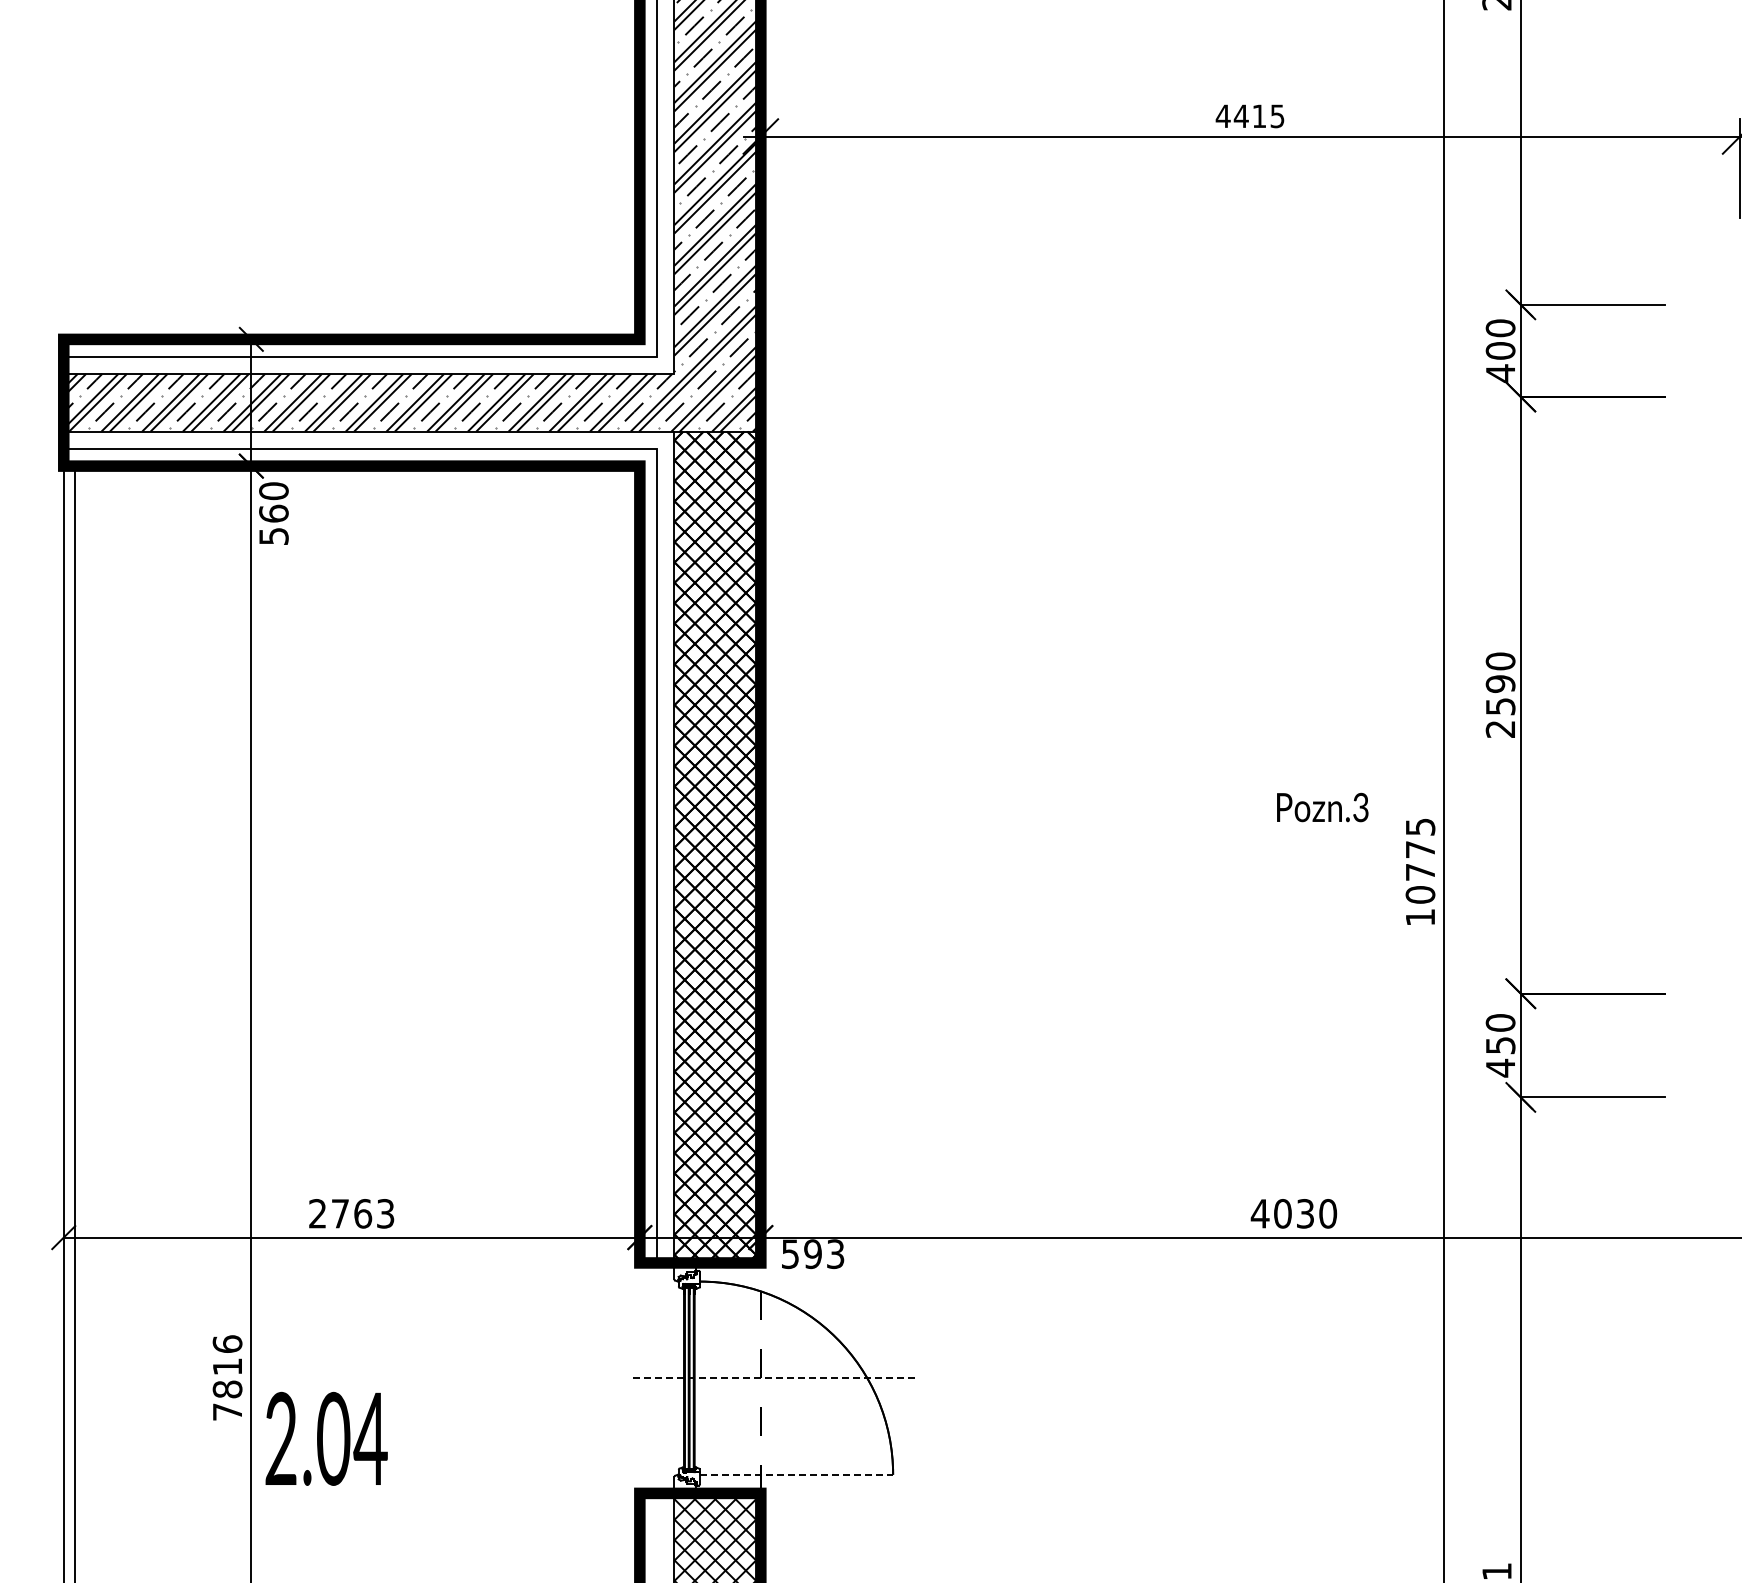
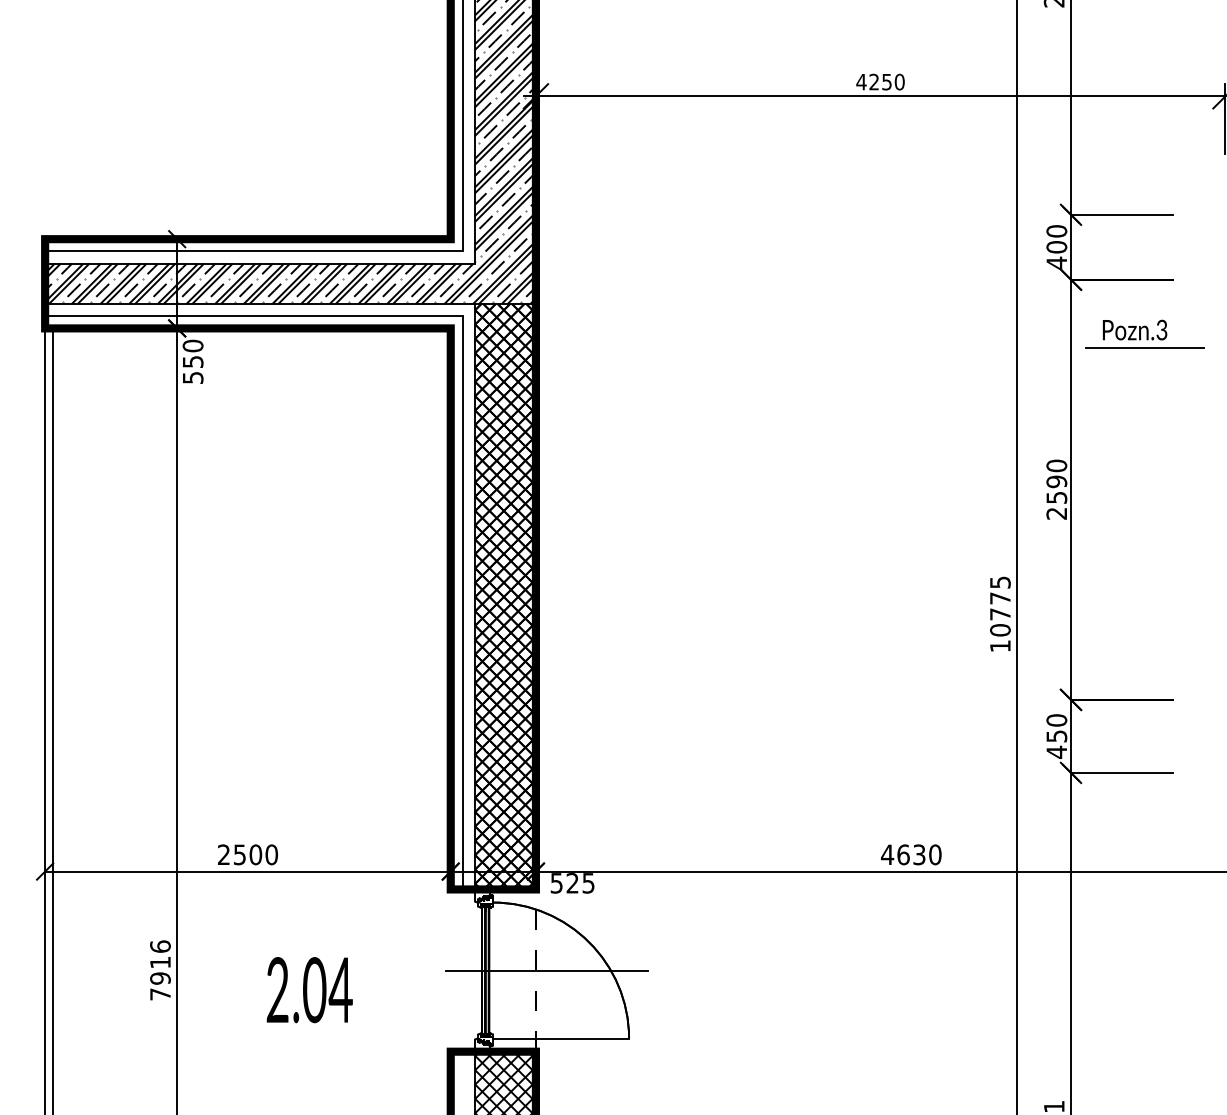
text: (1258, 116) -> (886, 82), 4415 -> 4250
line: (1625, 493) -> (1144, 347), added
text: (273, 513) -> (192, 361), 560 -> 550
text: (1322, 807) -> (1134, 330), moved
text: (363, 1213) -> (256, 854), 2763 -> 2500
text: (1282, 1213) -> (903, 854), 4030 -> 4630
text: (824, 1254) -> (580, 883), 593 -> 525
line: (776, 1378) -> (546, 970), dashed -> solid
text: (227, 1389) -> (160, 978), 7816 -> 7916
text: (326, 1438) -> (309, 989), moved
line: (796, 1474) -> (561, 1038), dashed -> solid

